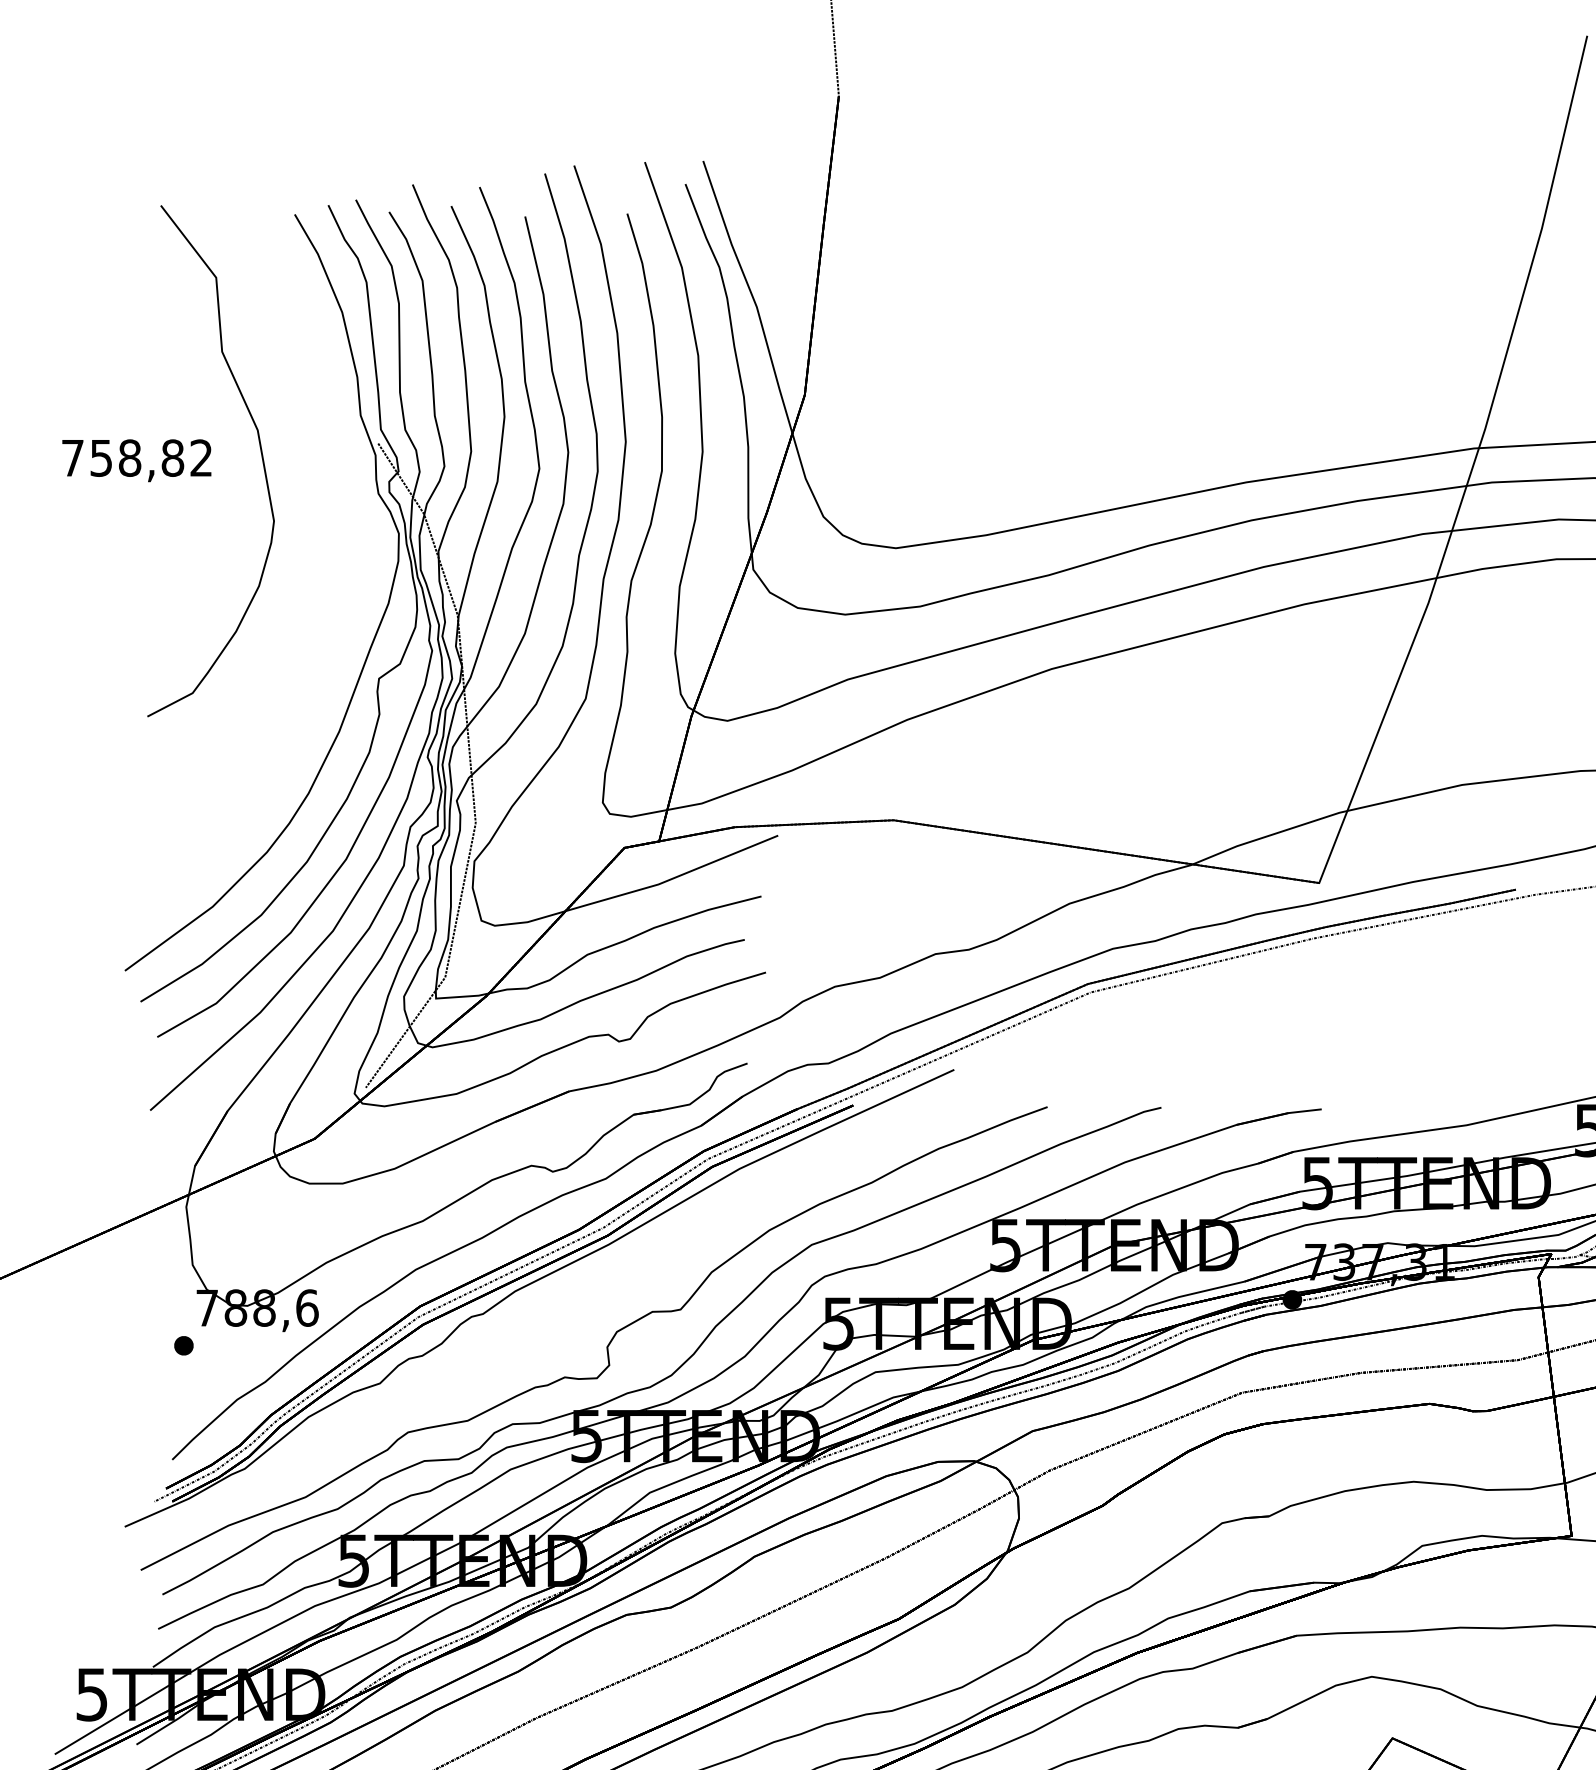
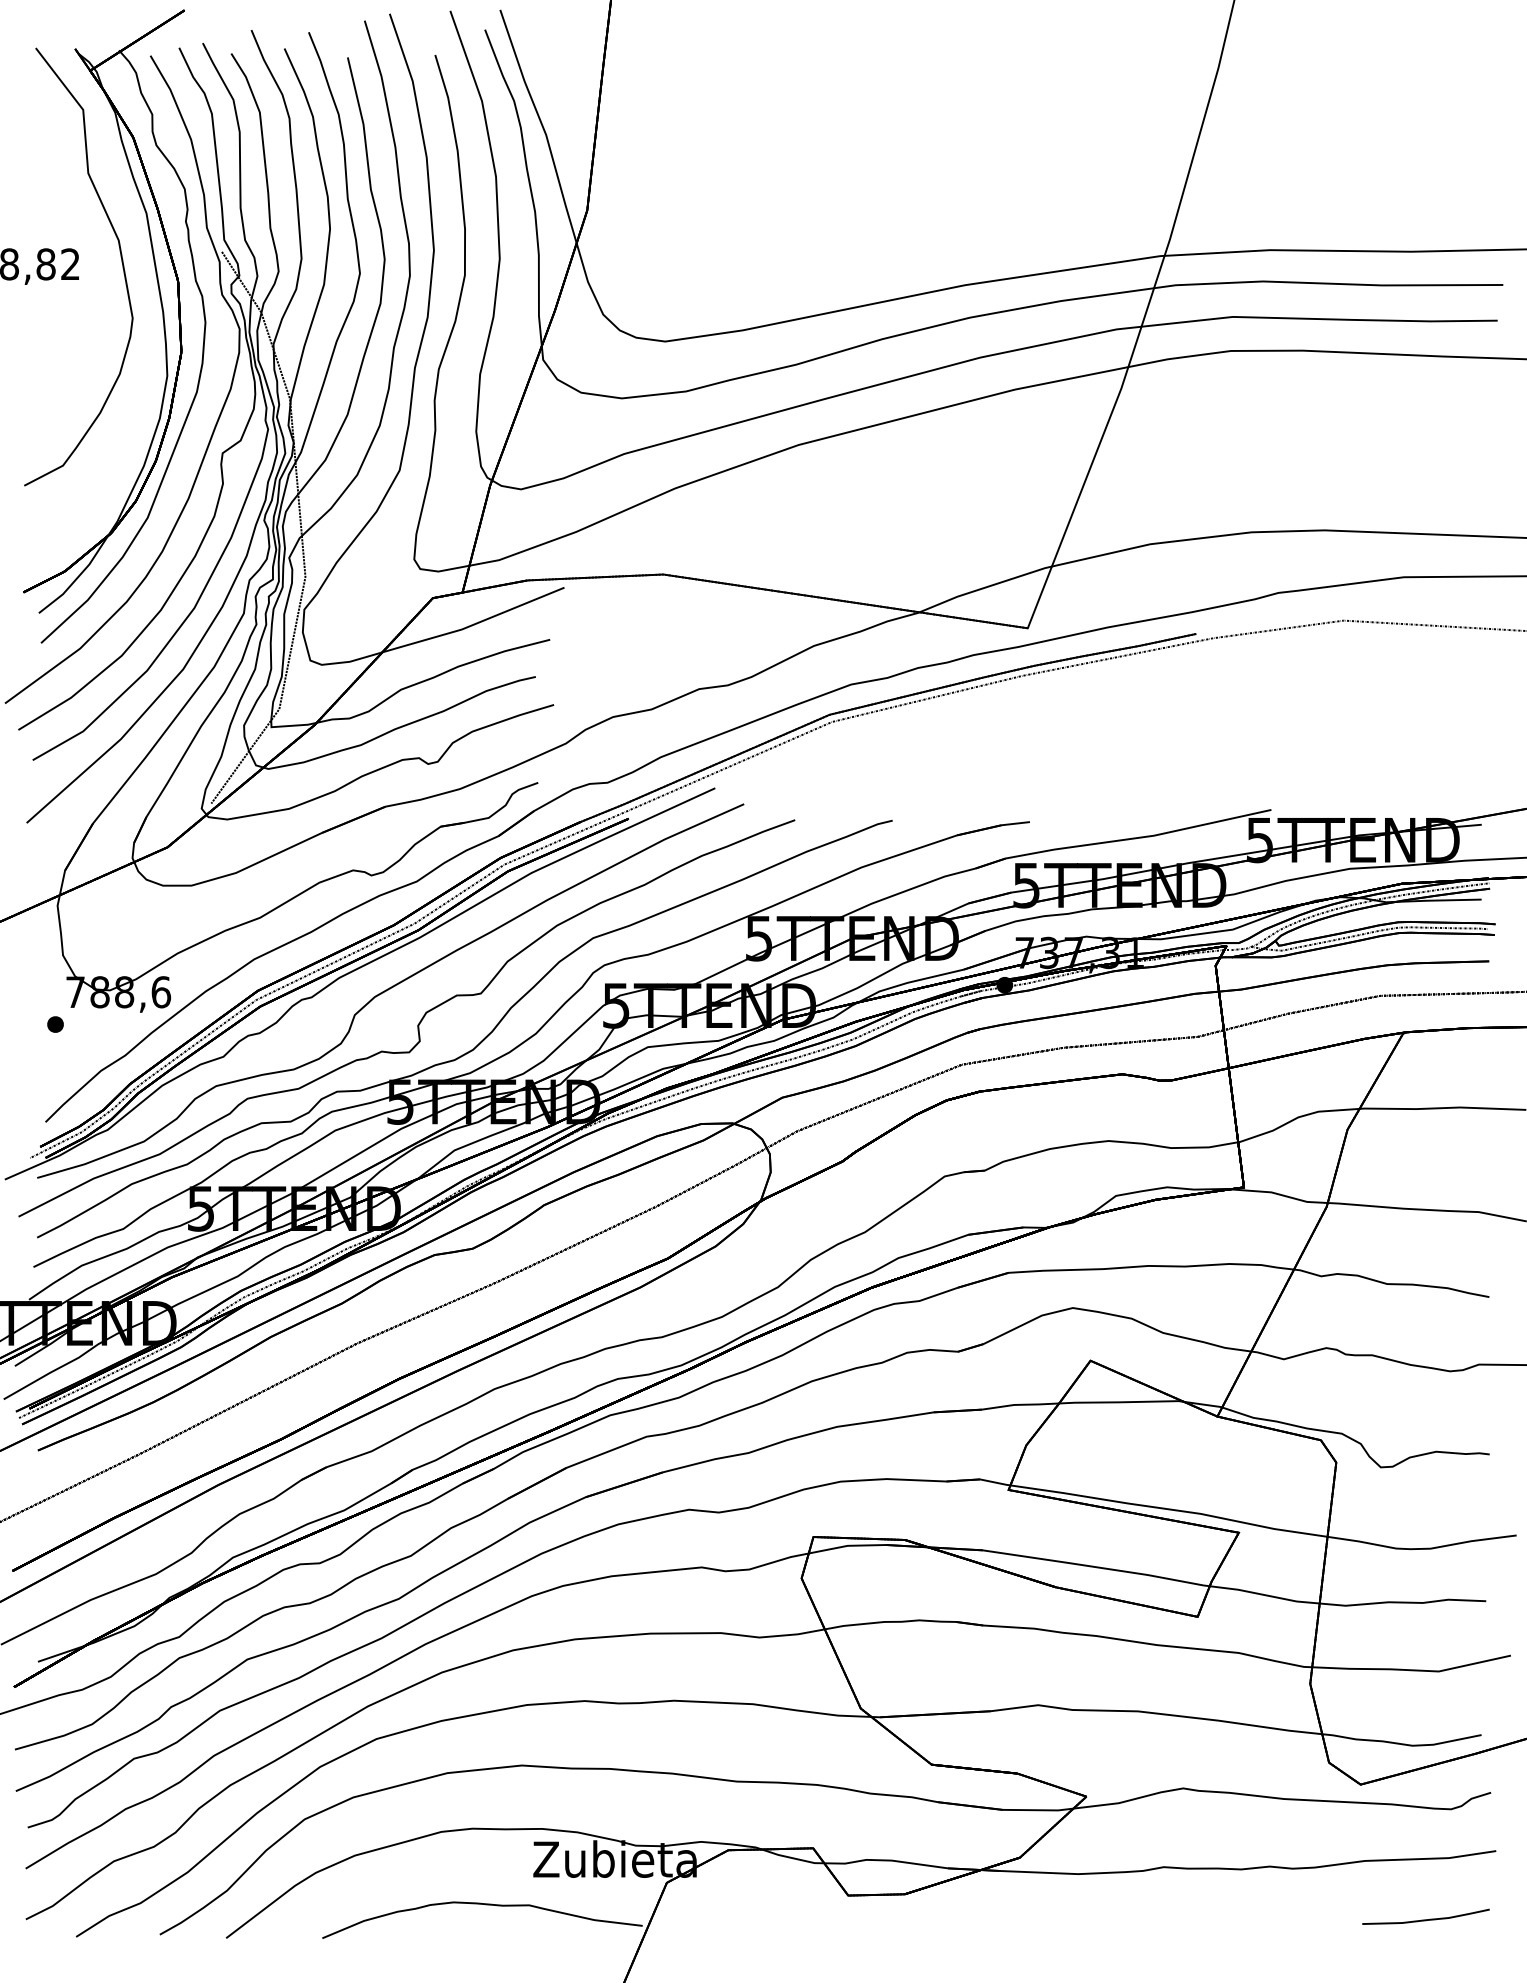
part: (308, 522) -> (162, 319), added
curve: (575, 1304) -> (390, 989), added

